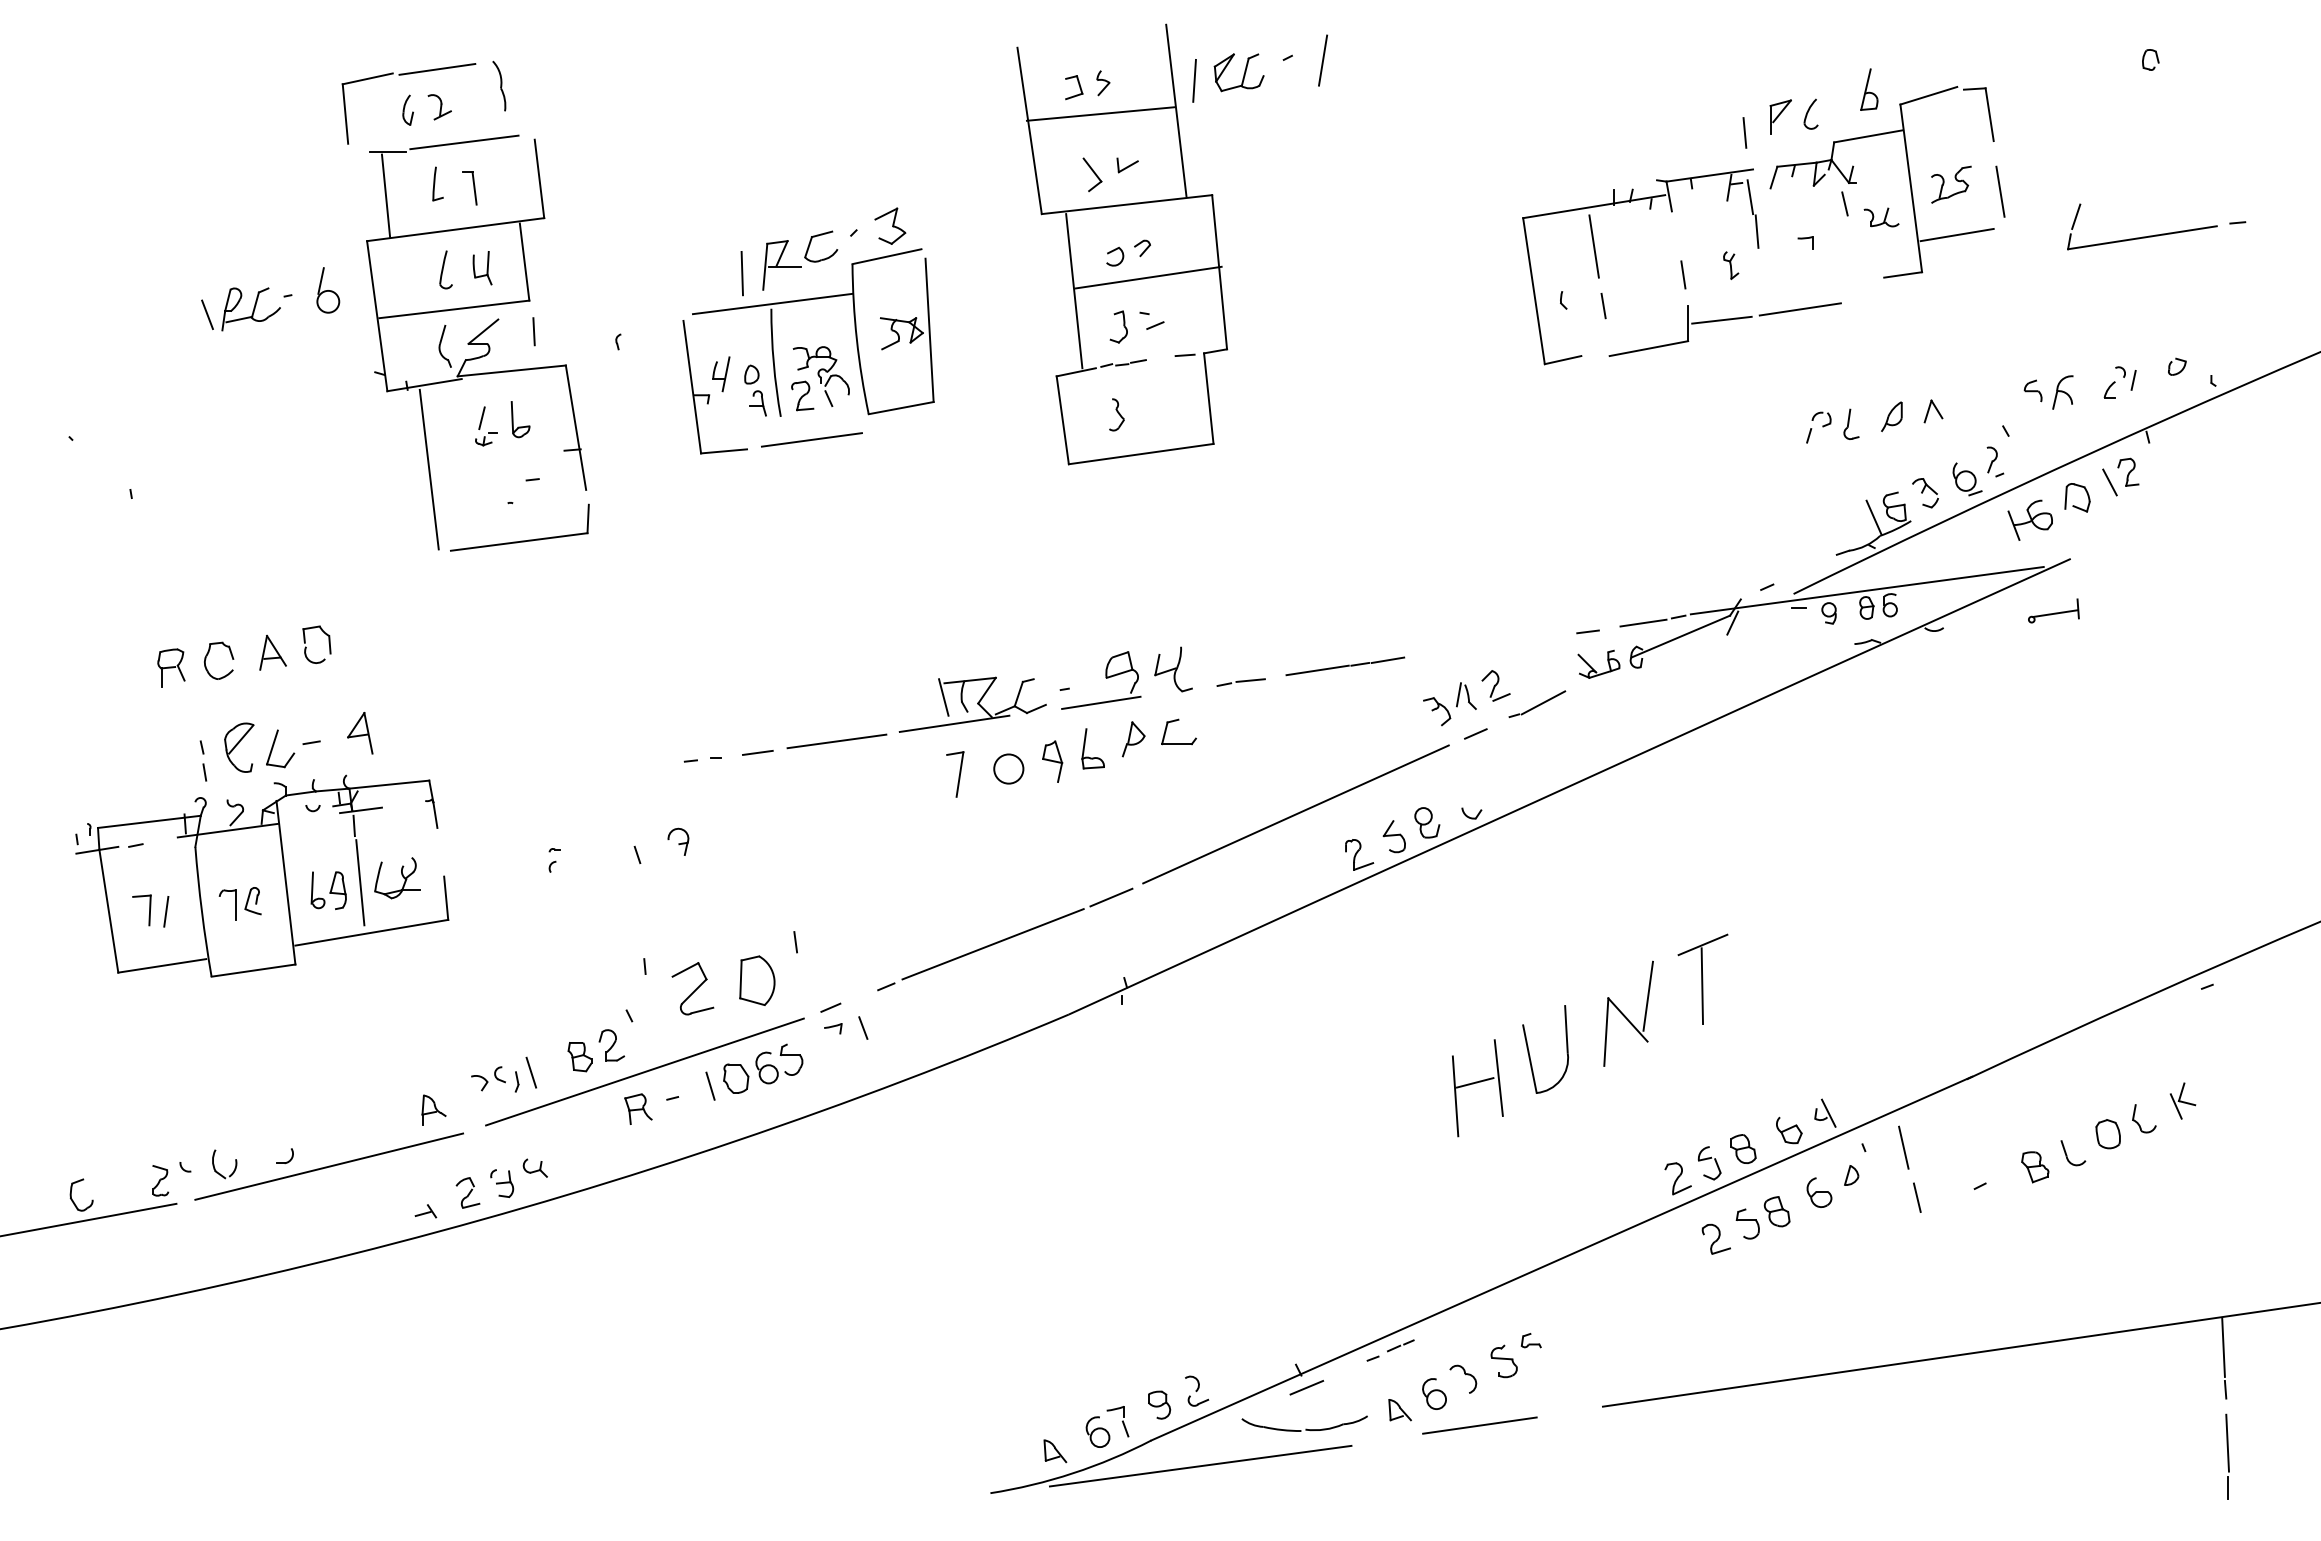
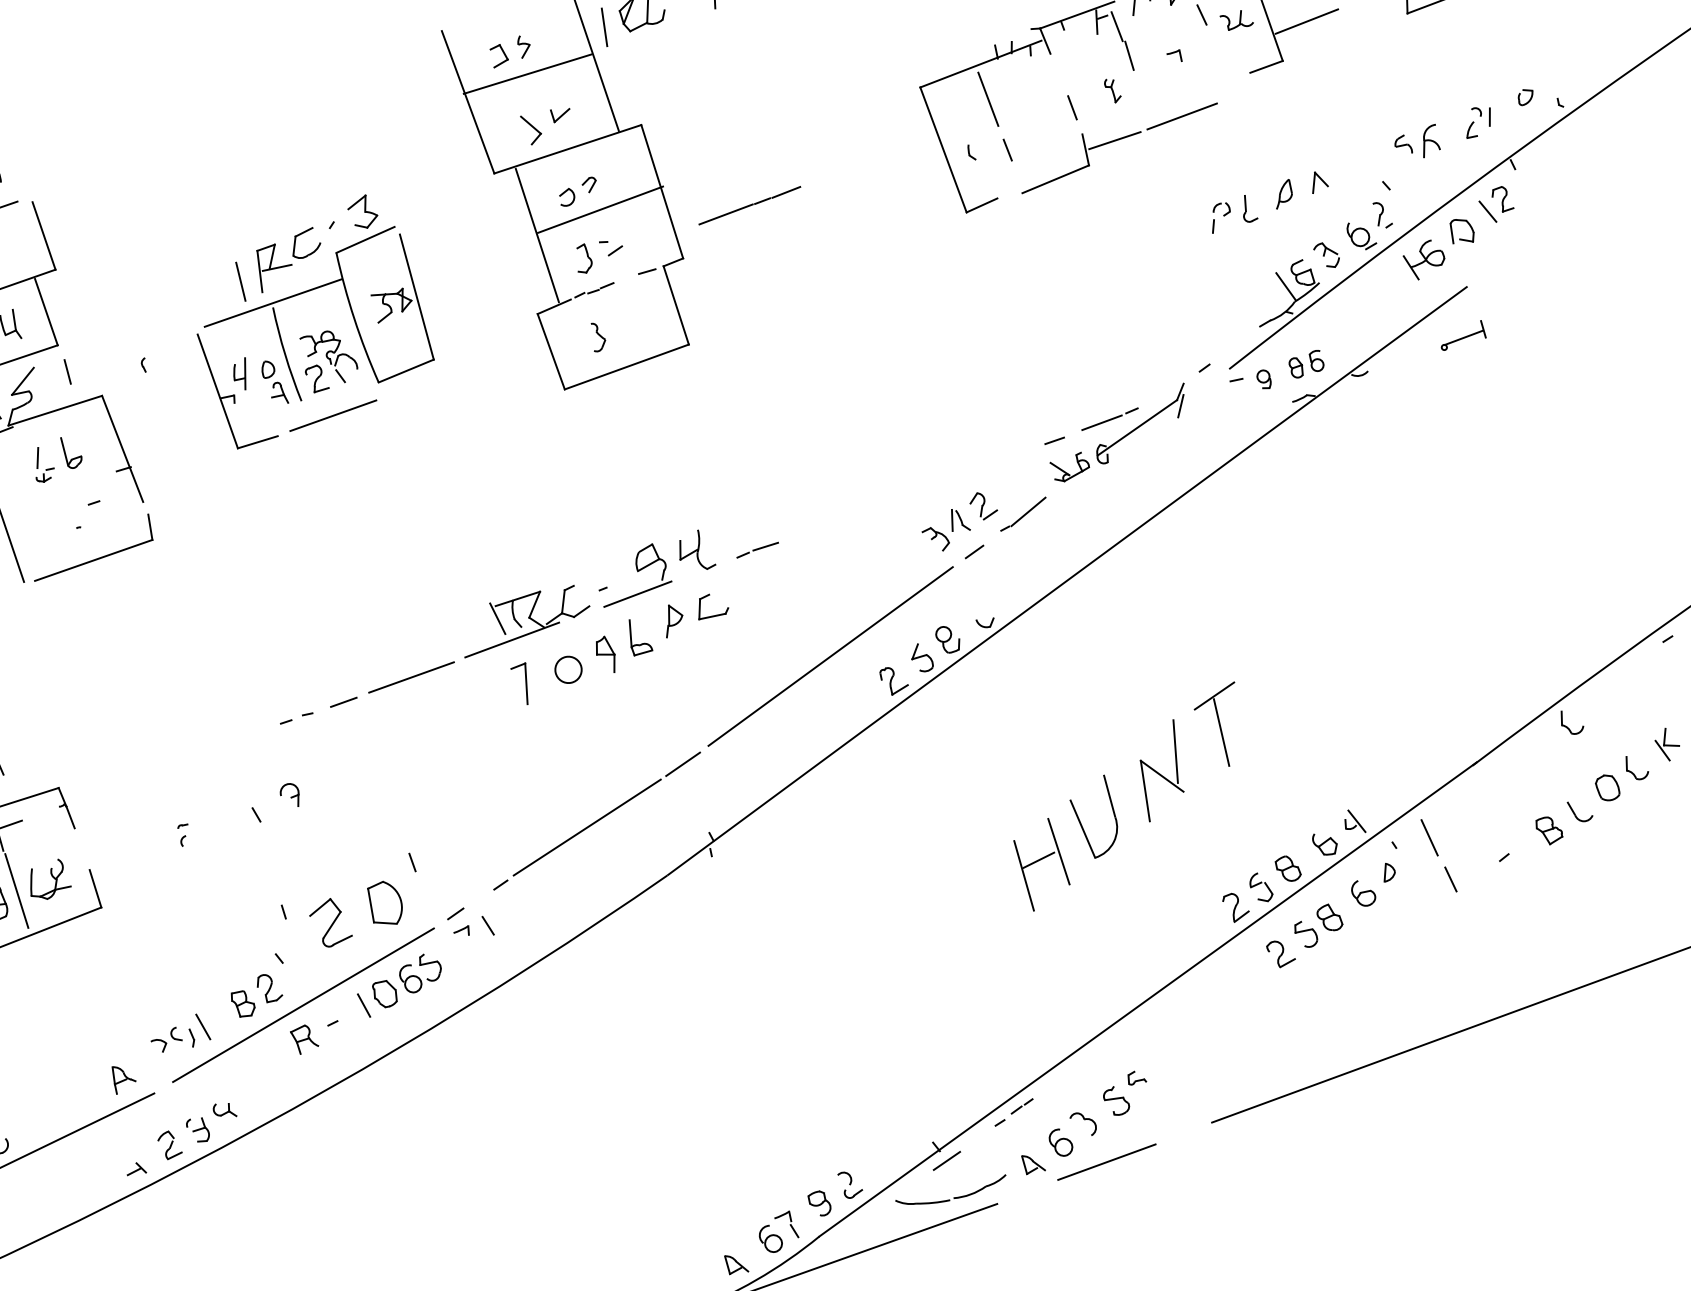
line: (1866, 590) -> (1292, 352), removed
line: (1345, 666) -> (749, 205), moved
part: (2079, 1059) -> (1568, 727), added

